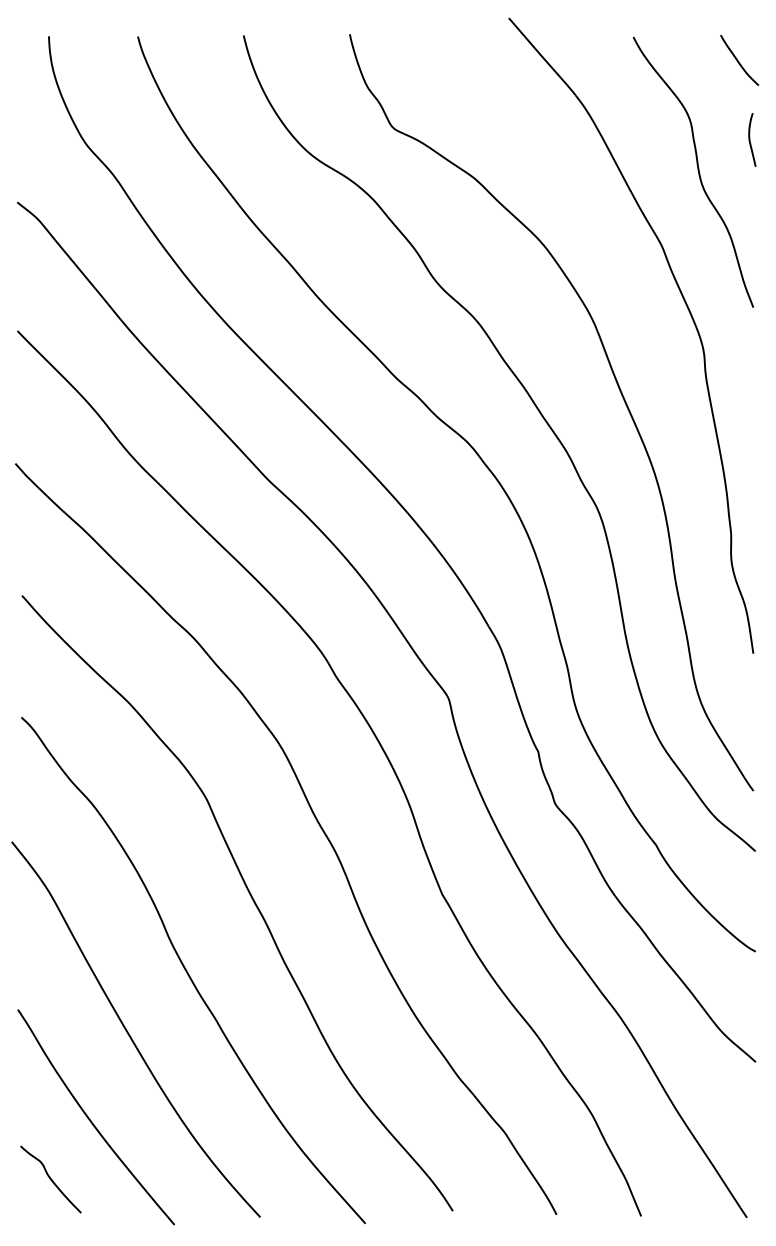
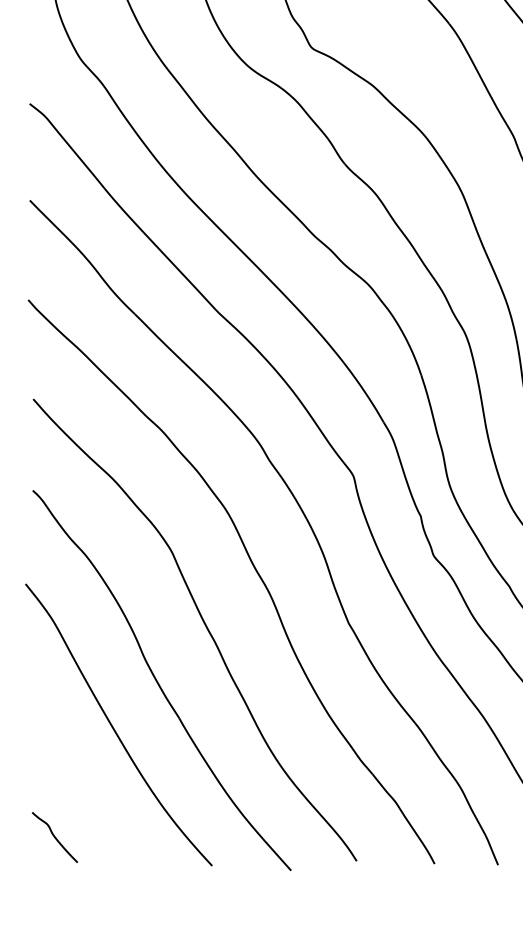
curve: (91, 1120) -> (85, 793), removed

